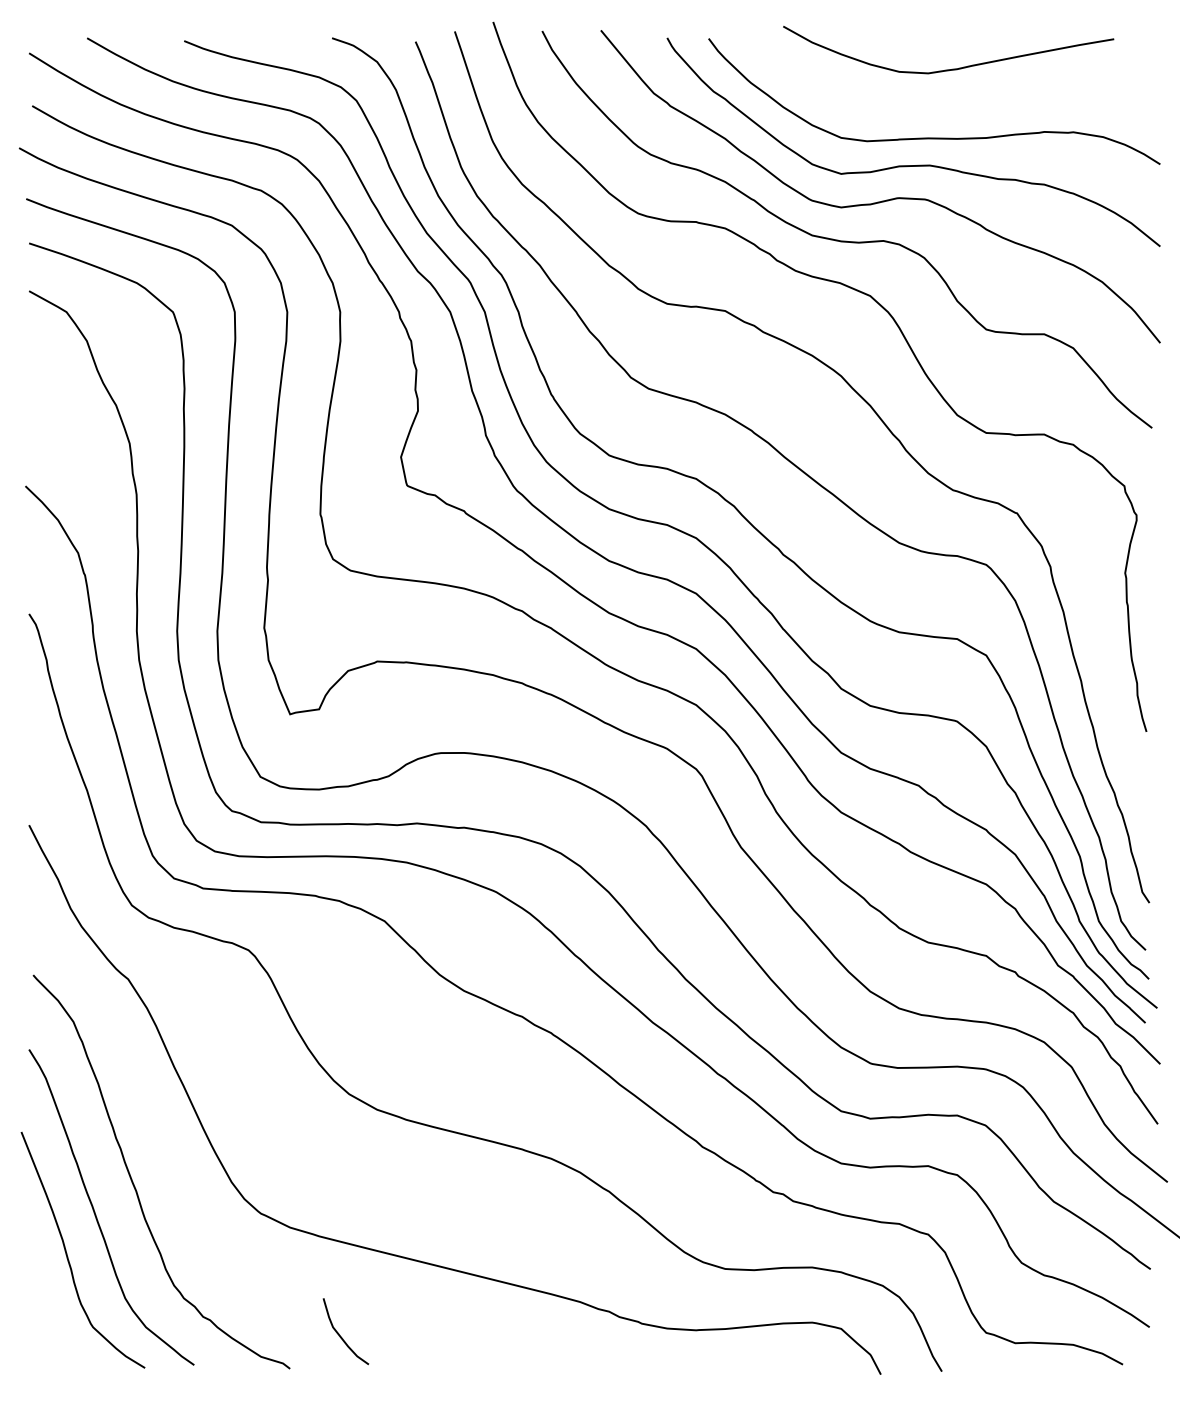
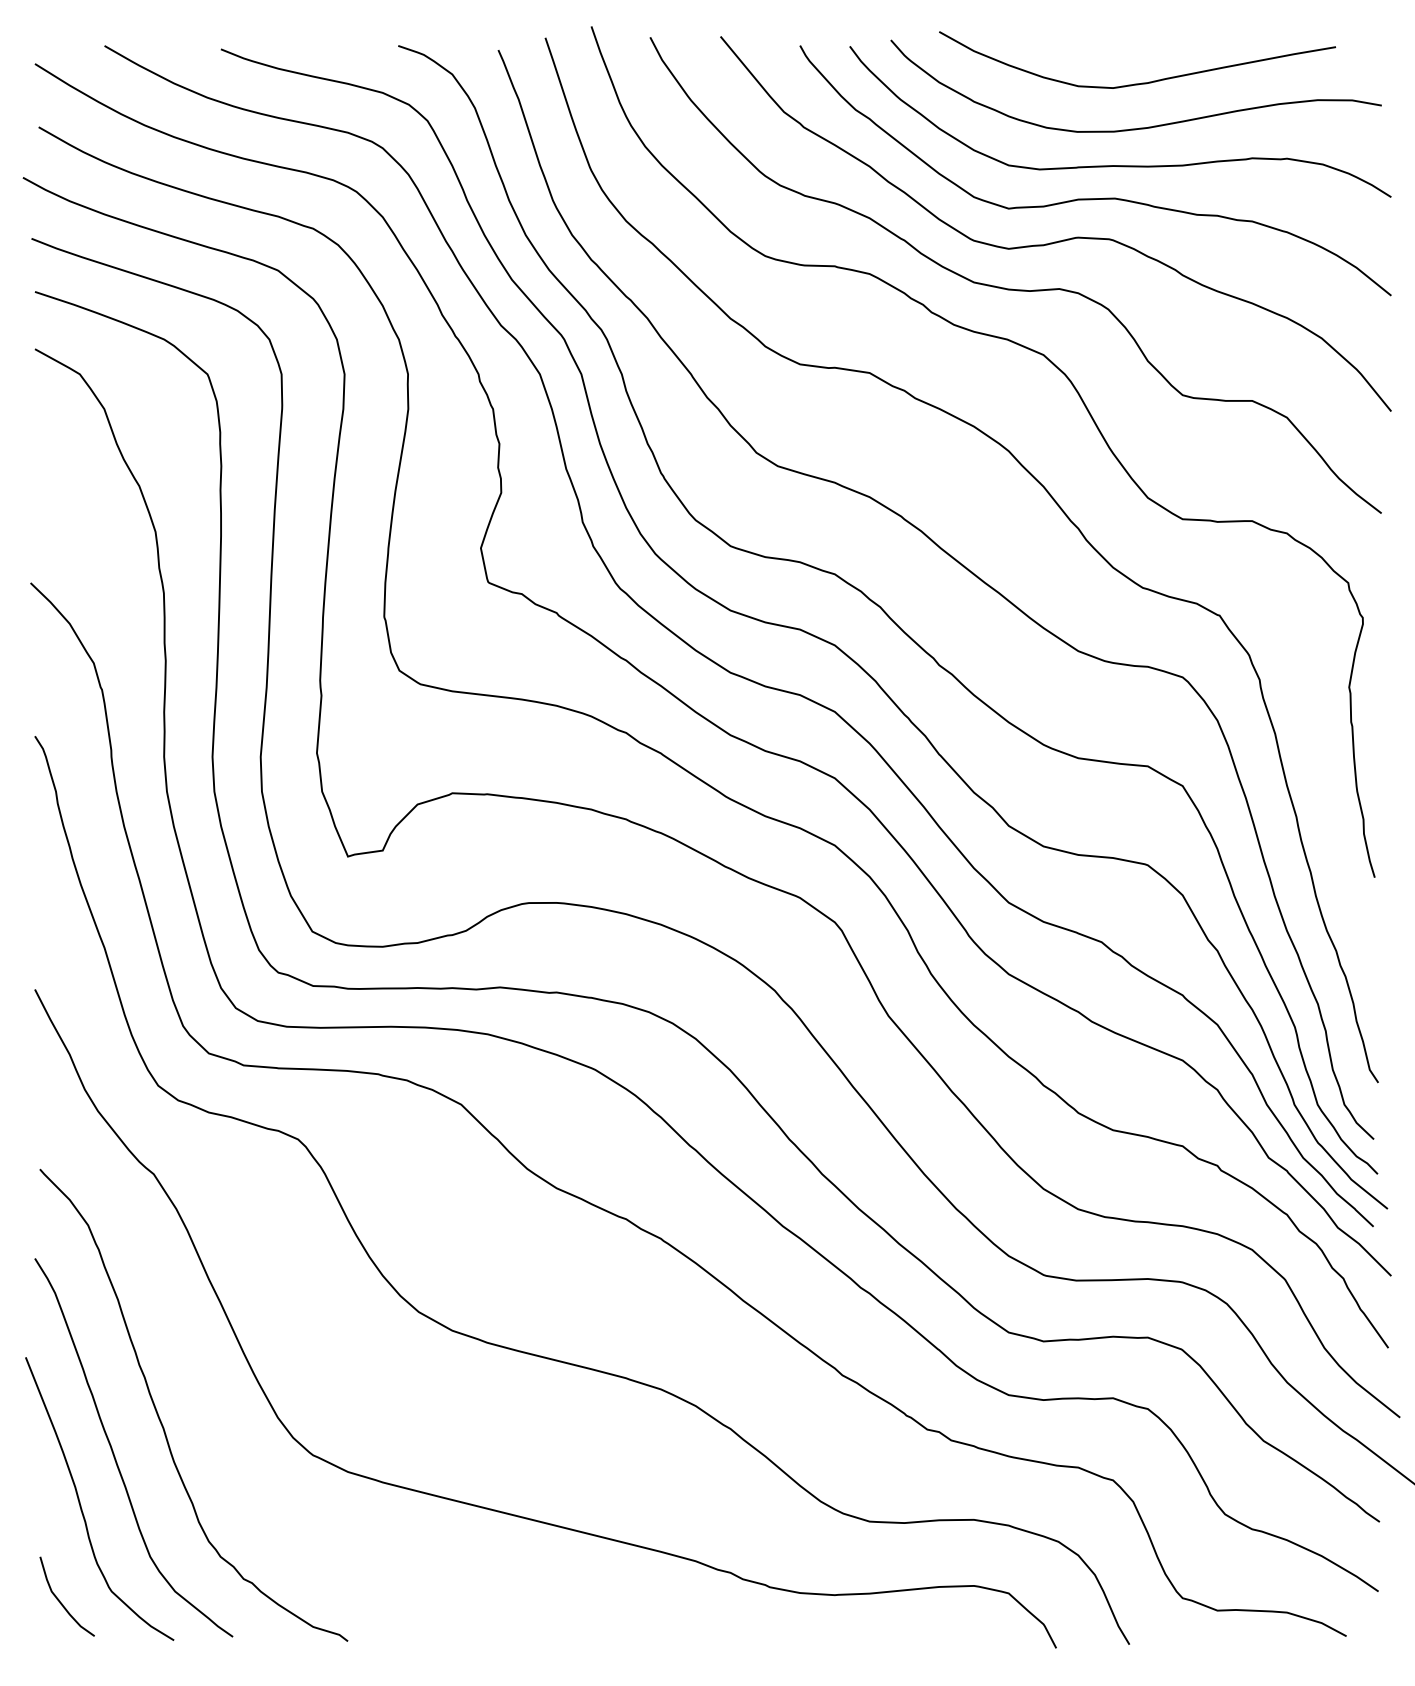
curve: (955, 105) -> (1145, 126), added
curve: (339, 1333) -> (59, 1598), moved

